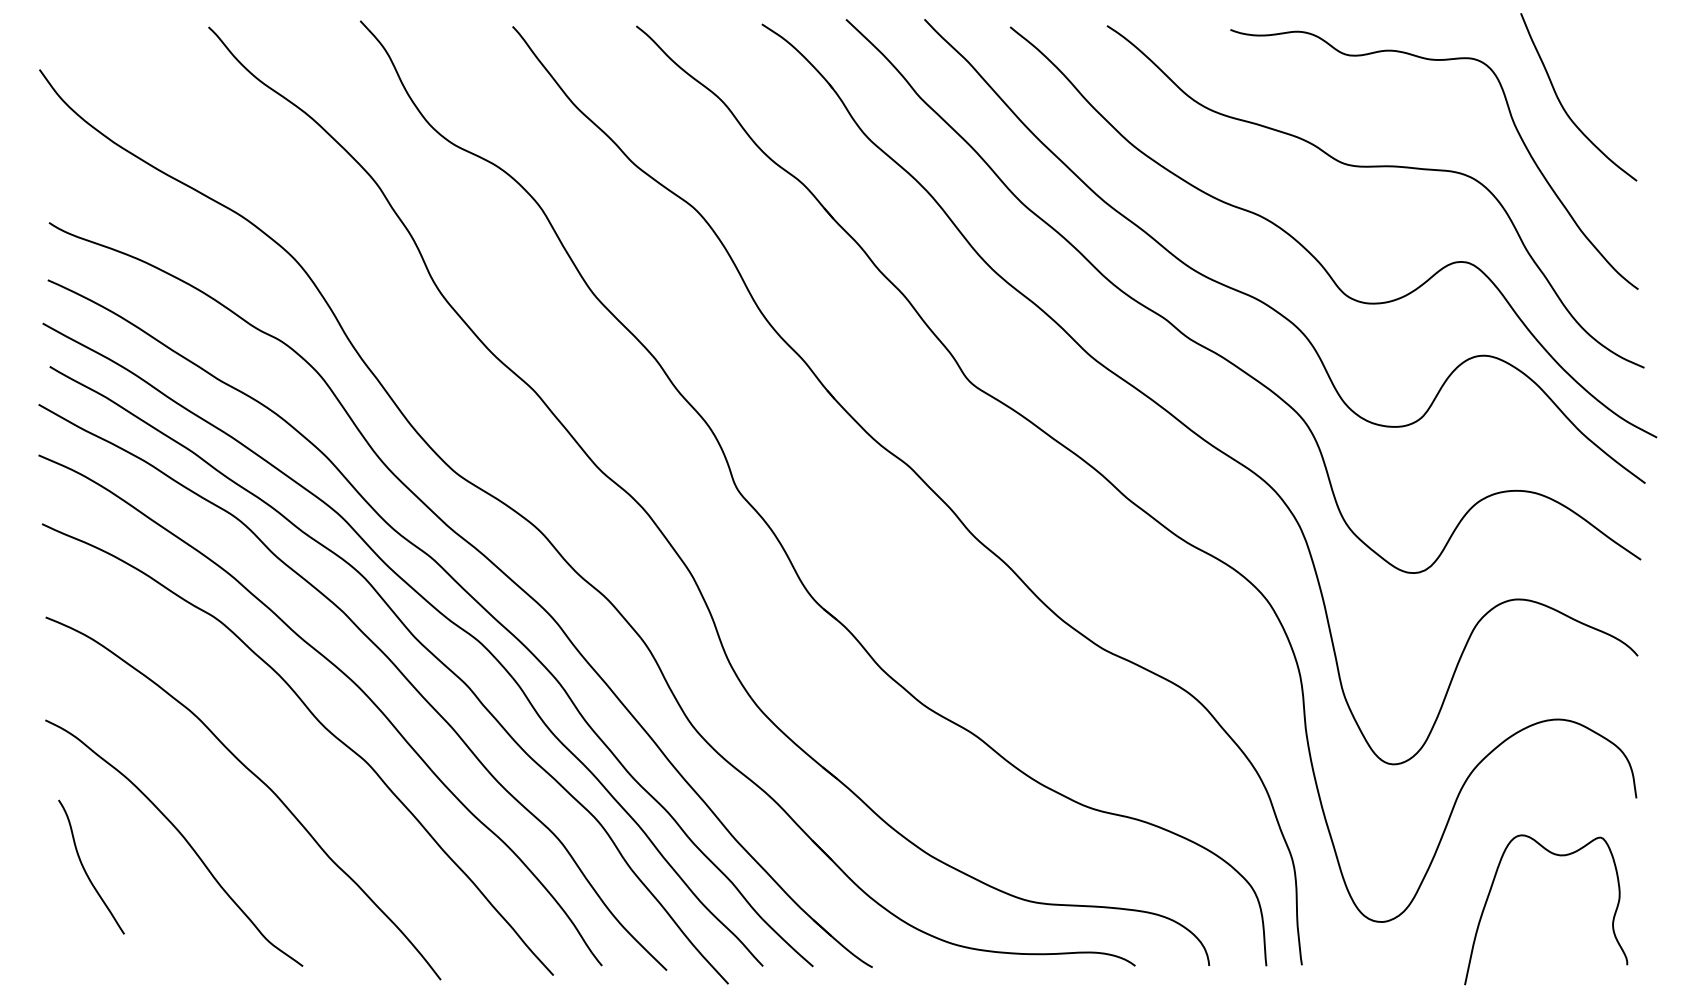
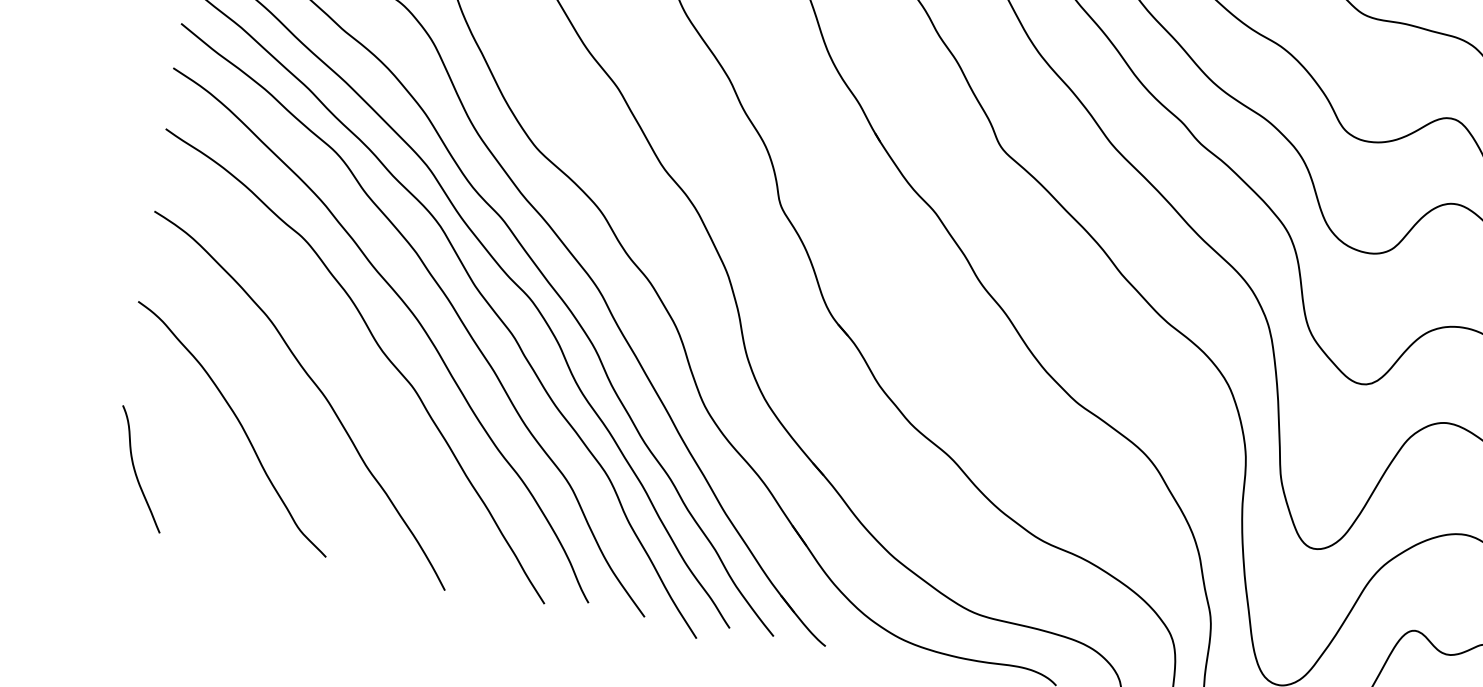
curve: (85, 869) -> (135, 470), moved

